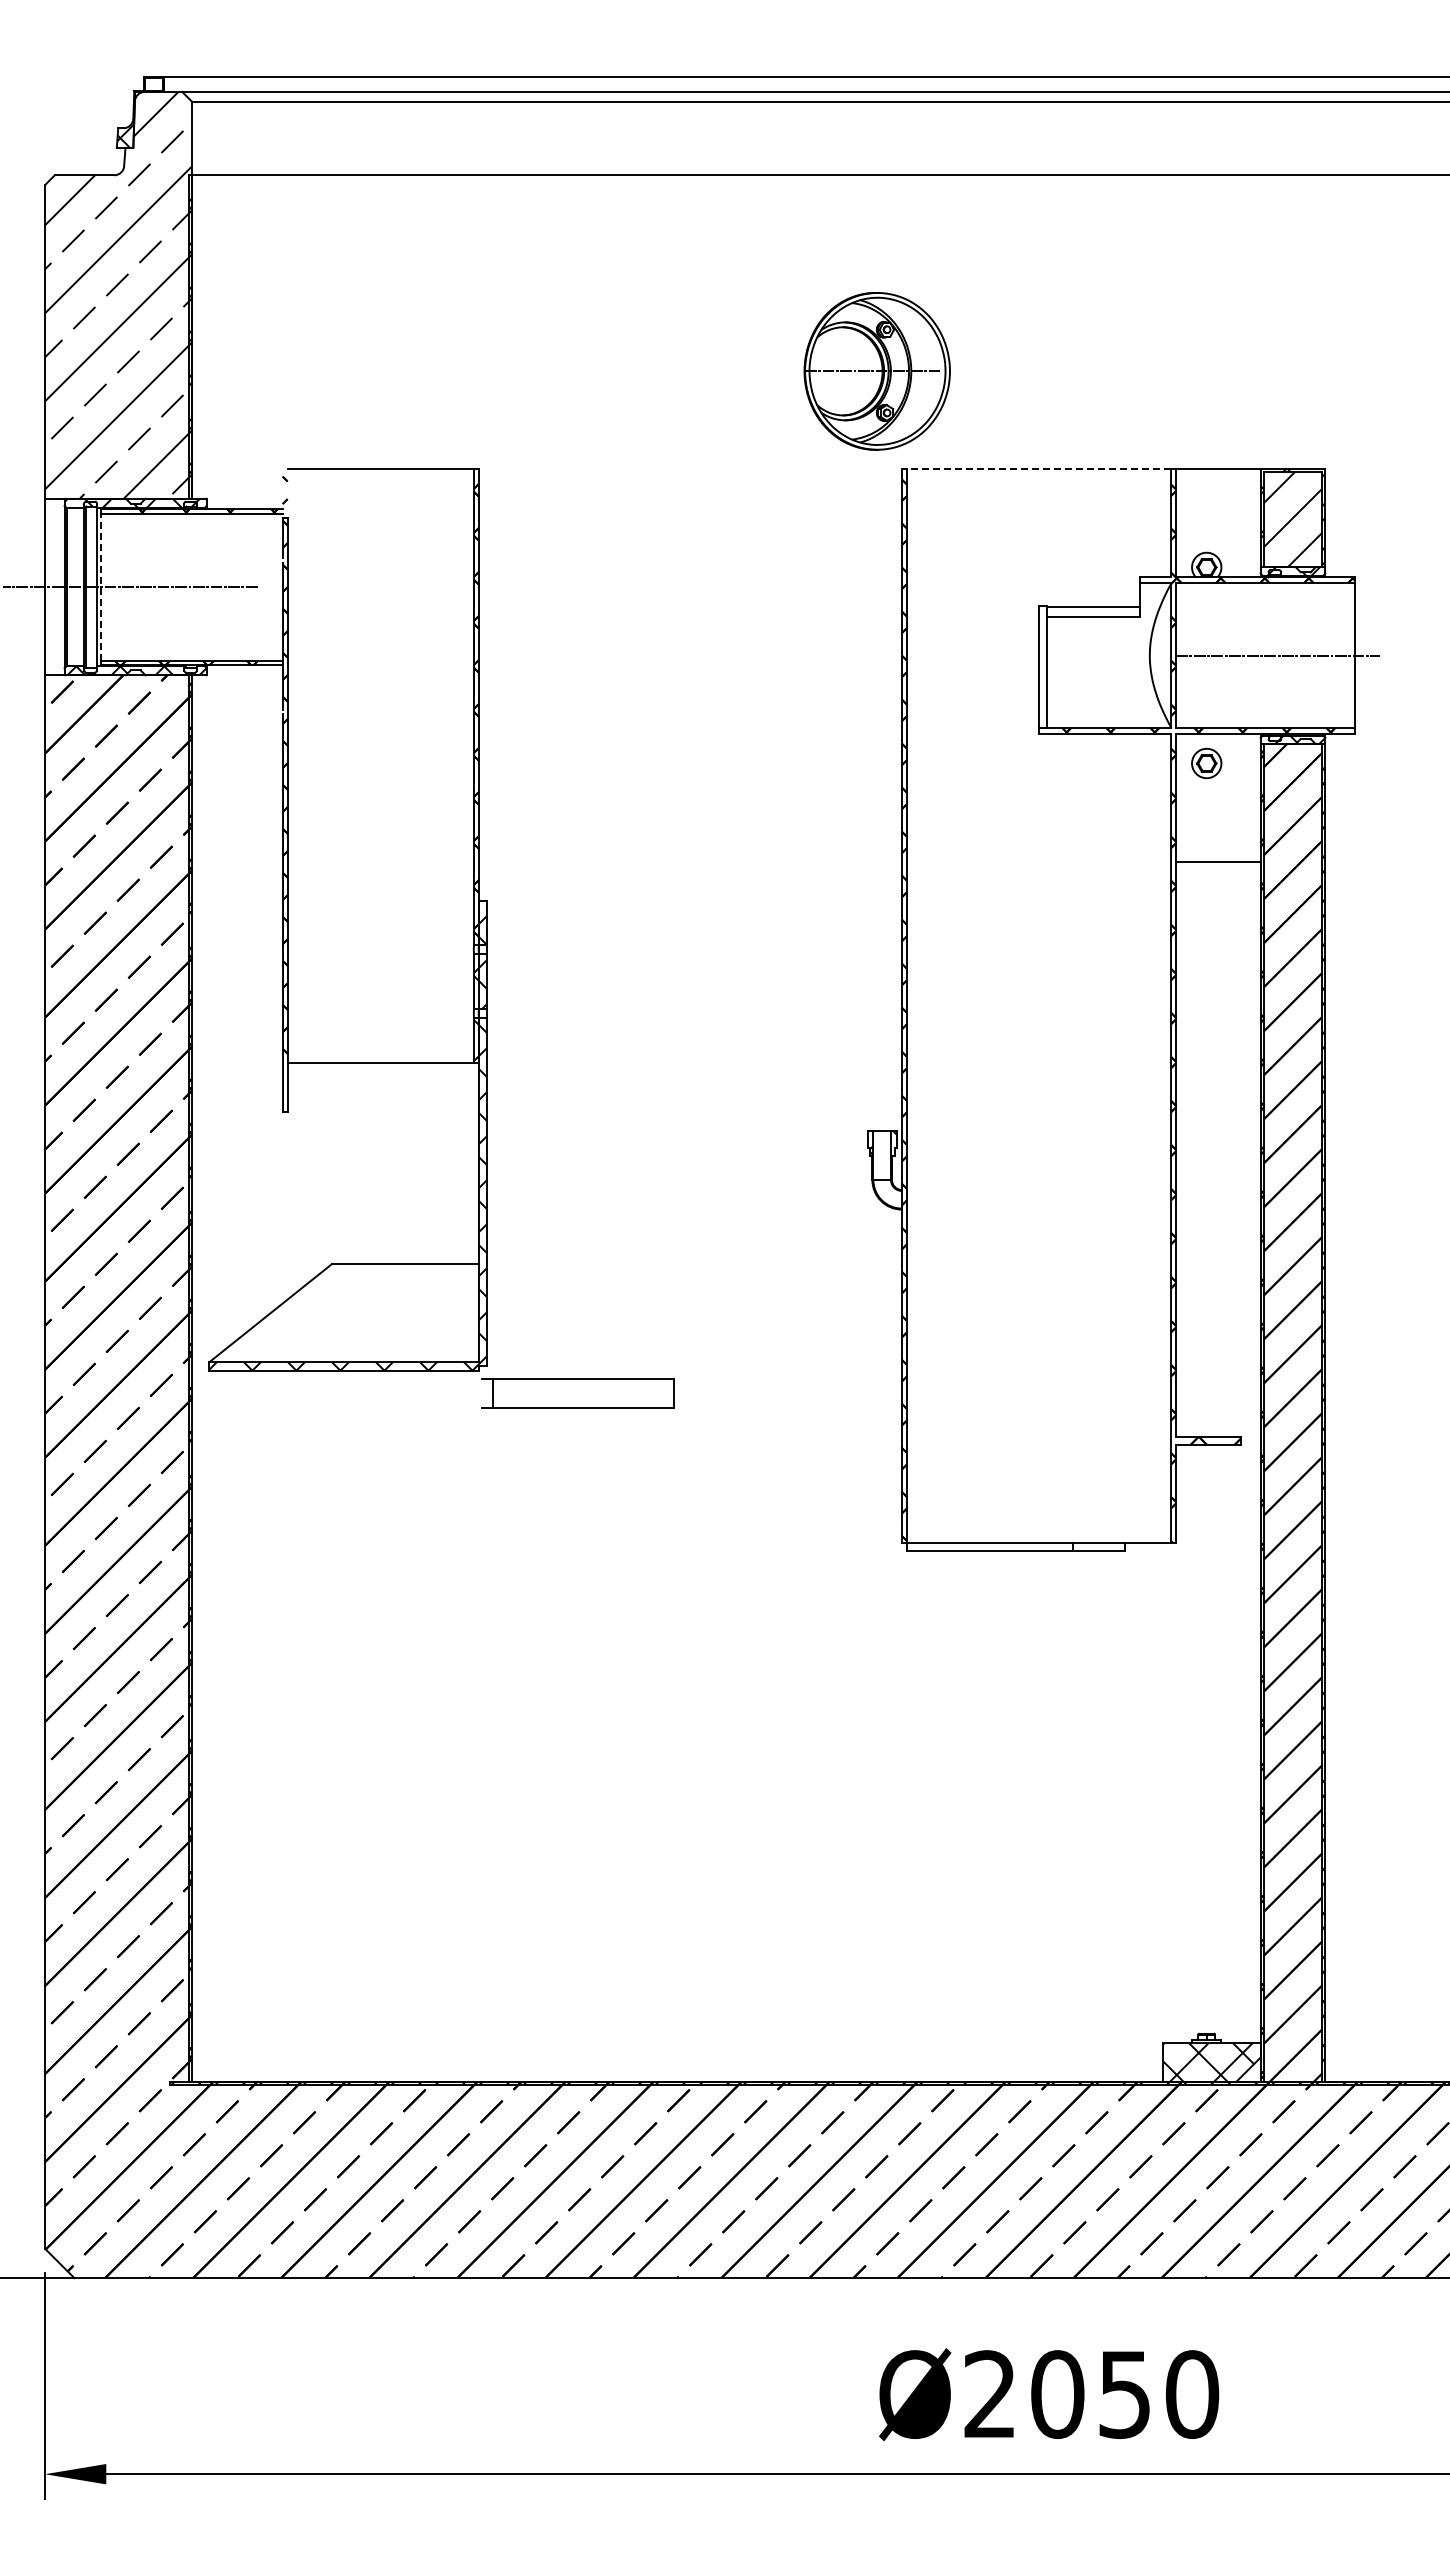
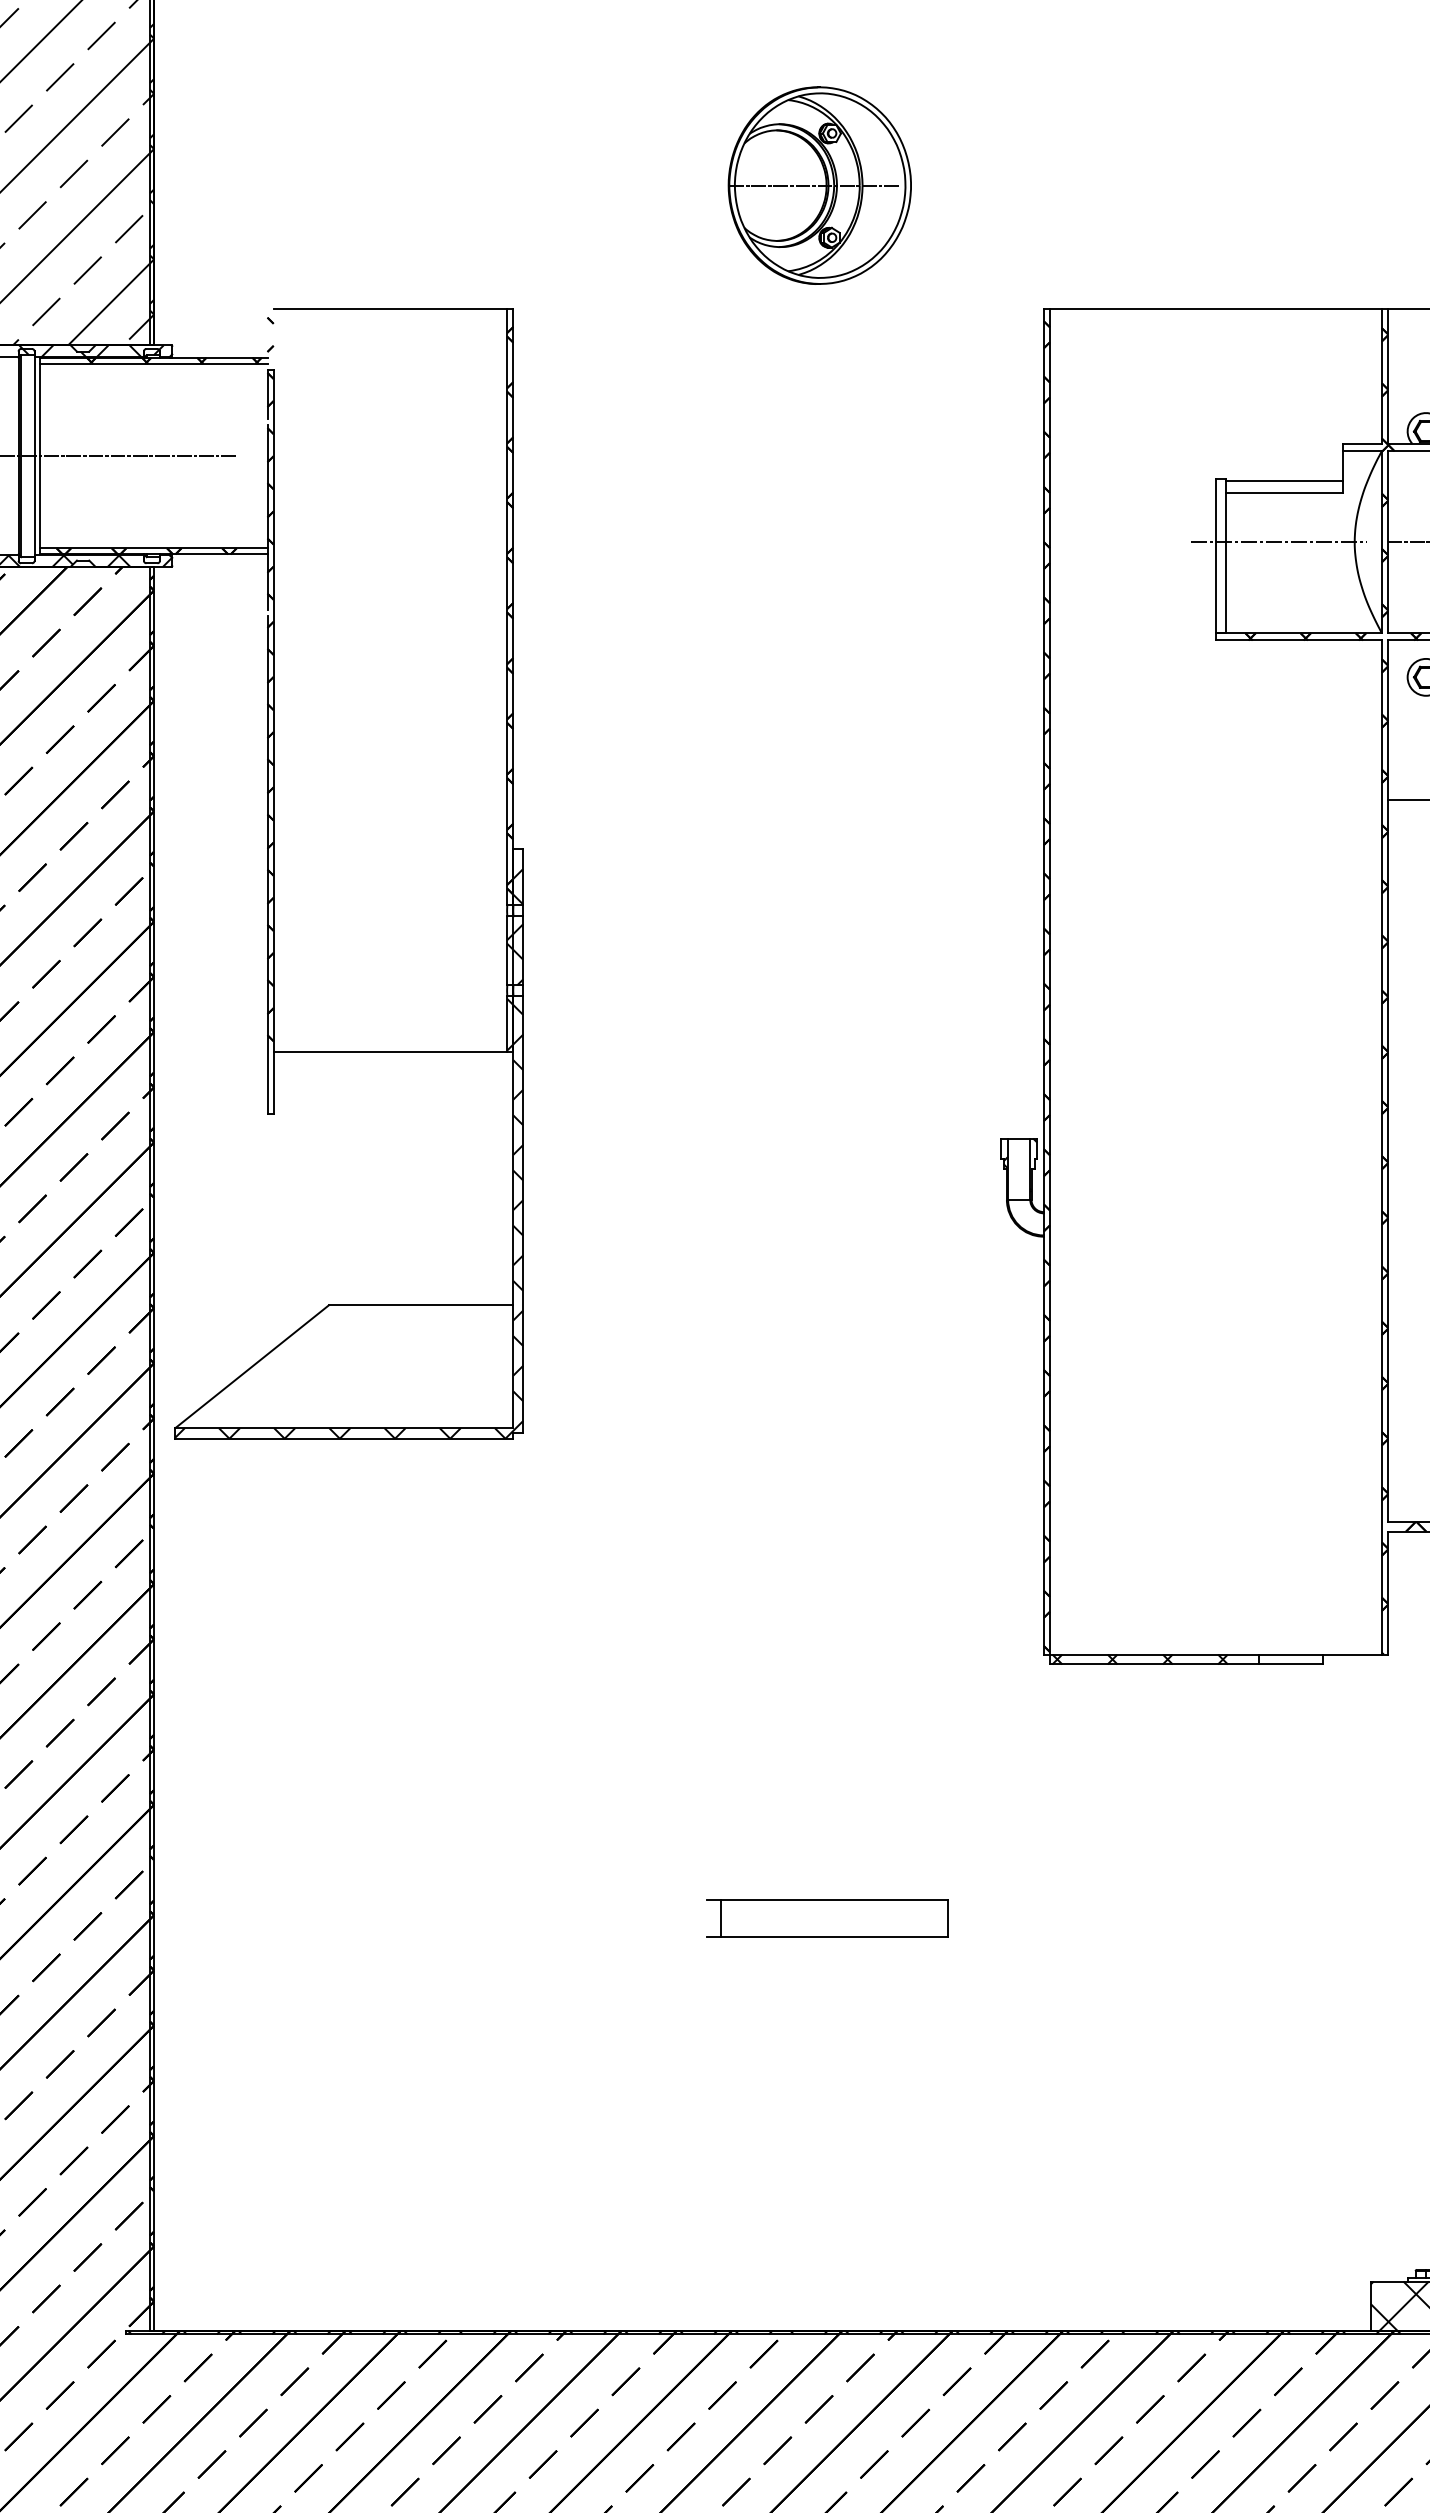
part: (876, 371) -> (818, 185), moved
line: (1038, 469) -> (1215, 308), dashed -> solid
line: (101, 587) -> (40, 456), dashed -> solid
line: (1089, 655) -> (1279, 541), added
part: (577, 1393) -> (826, 1918), moved
hatch: (978, 1546) -> (1139, 1659), added

